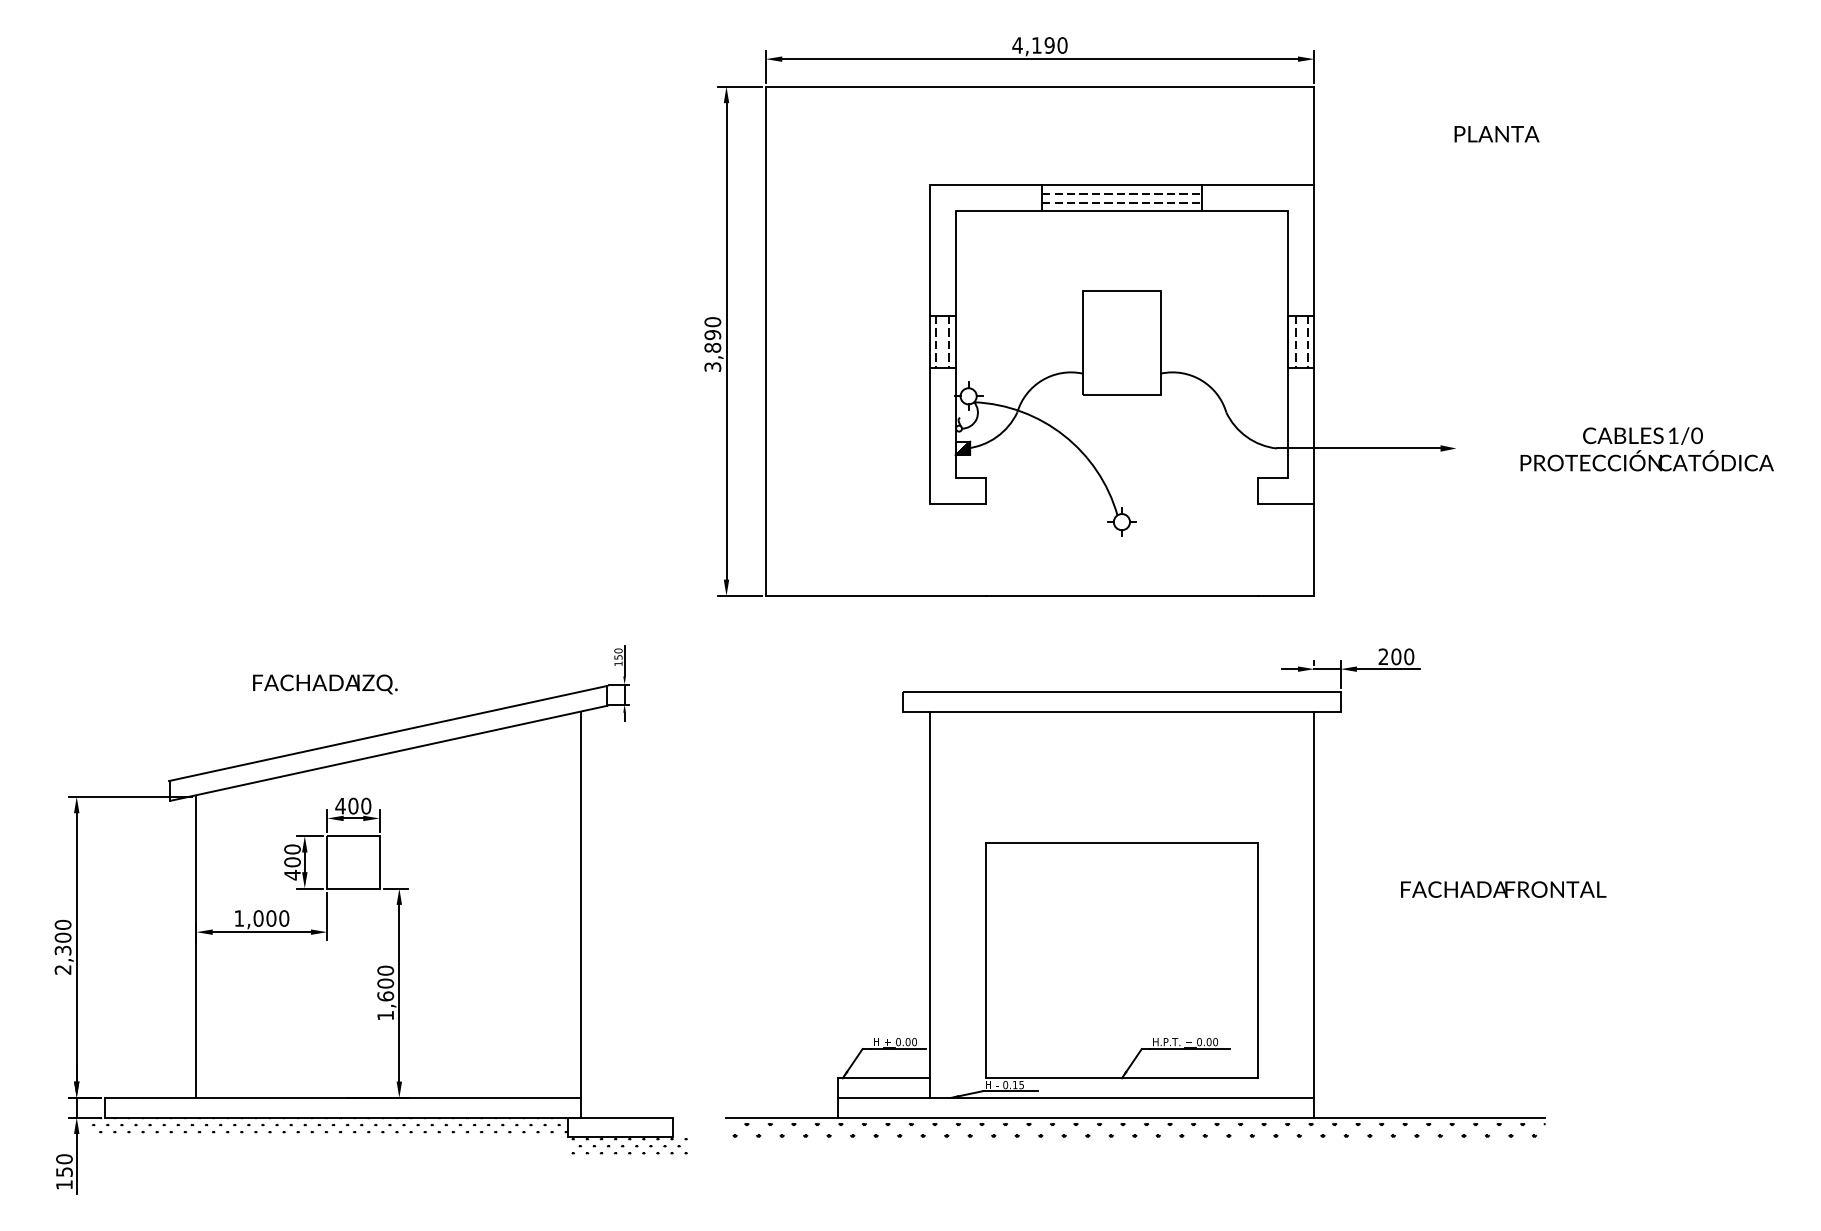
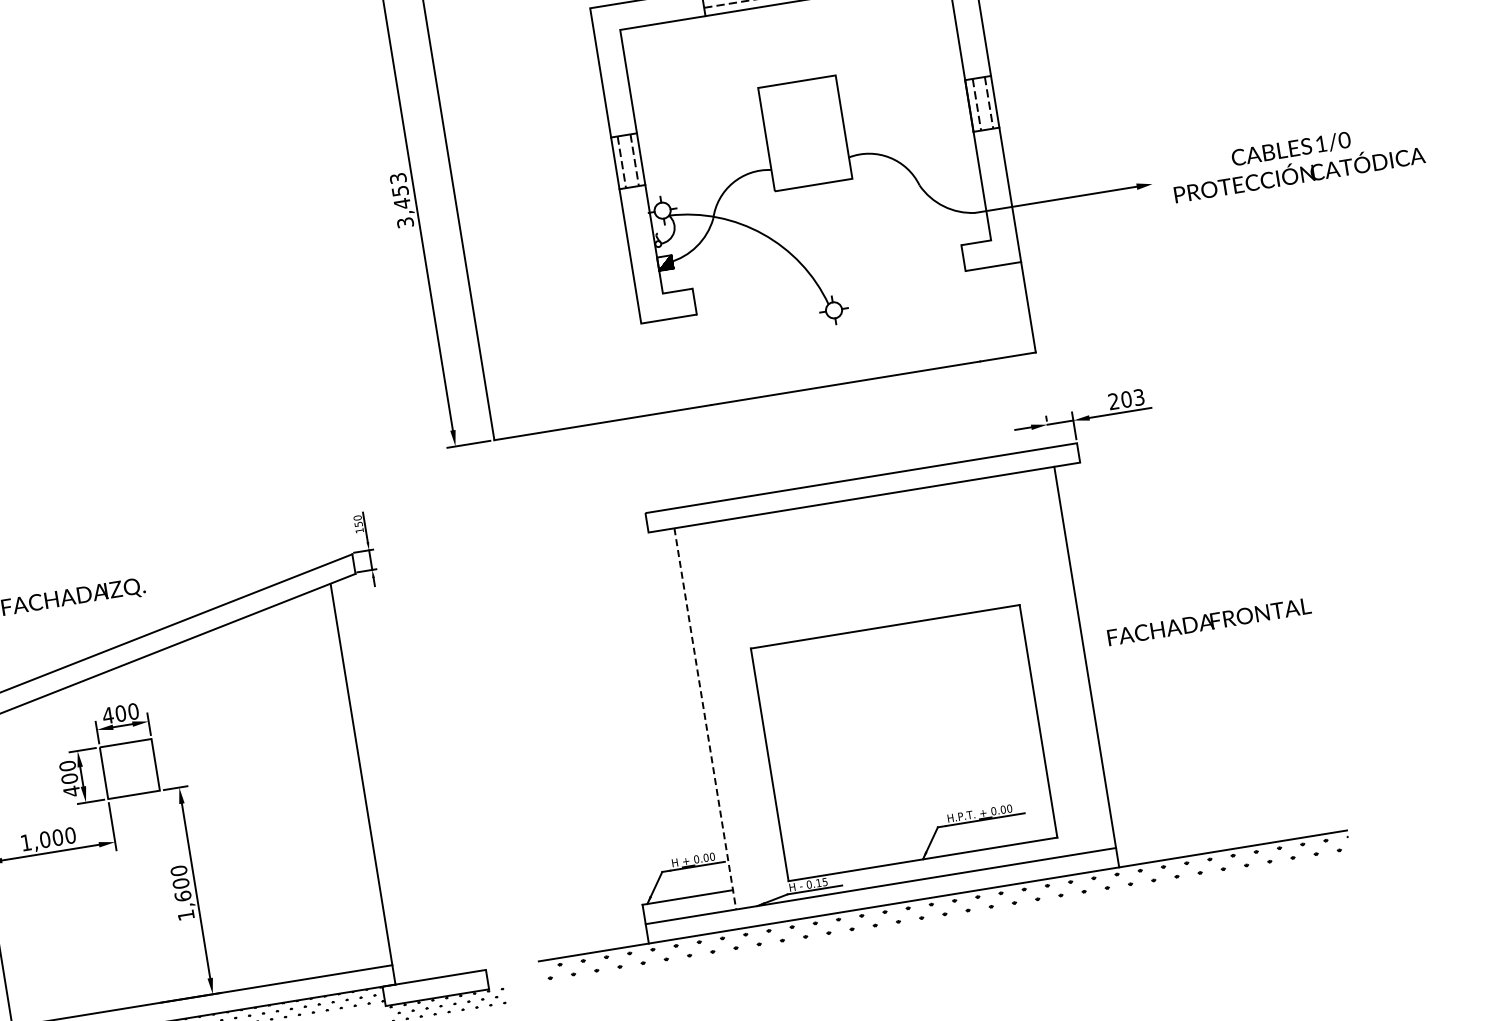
text: (712, 335) -> (400, 191), 3,890 -> 3,453
text: (1646, 449) -> (1296, 161), moved
text: (1409, 656) -> (1139, 397), 200 -> 203
text: (1503, 889) -> (1209, 621), moved
line: (929, 905) -> (705, 719), solid -> dashed

